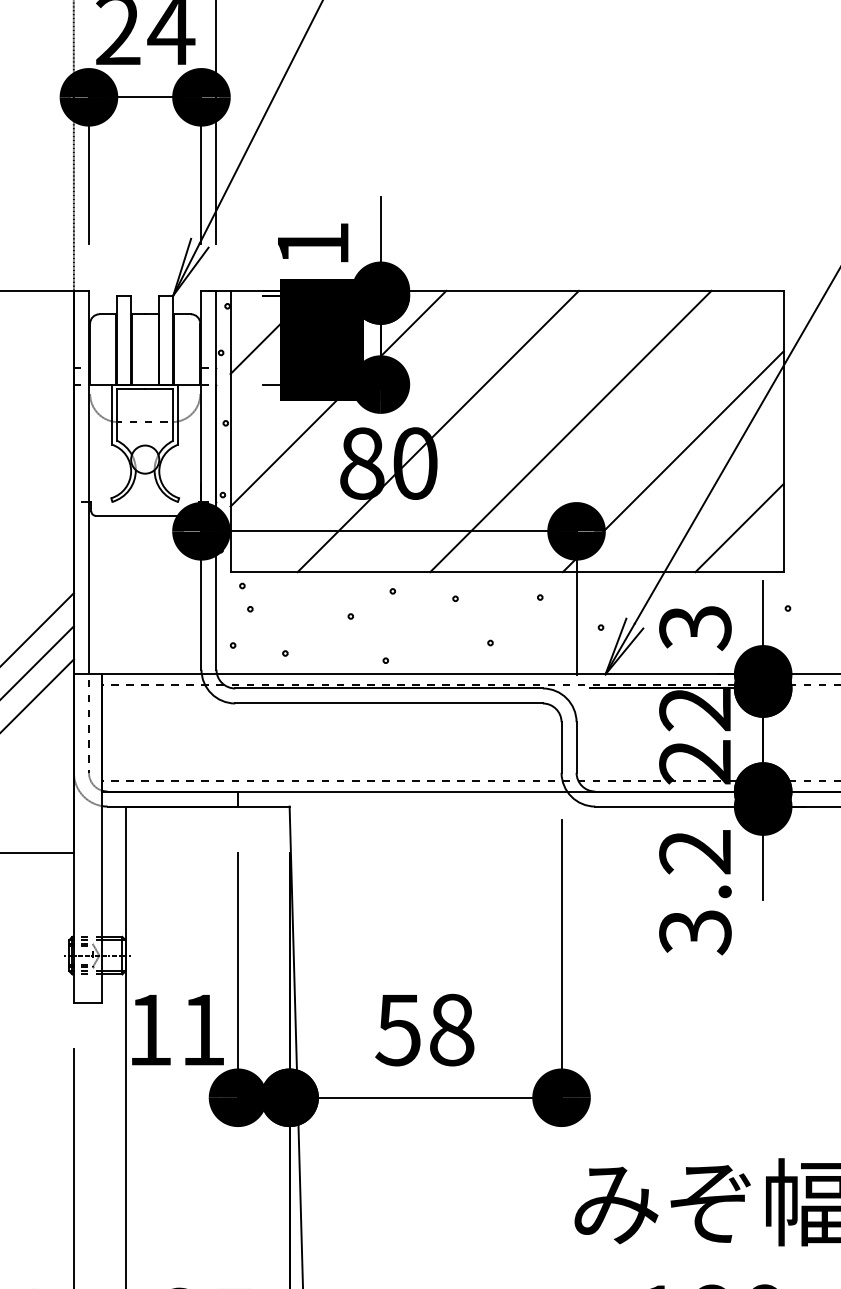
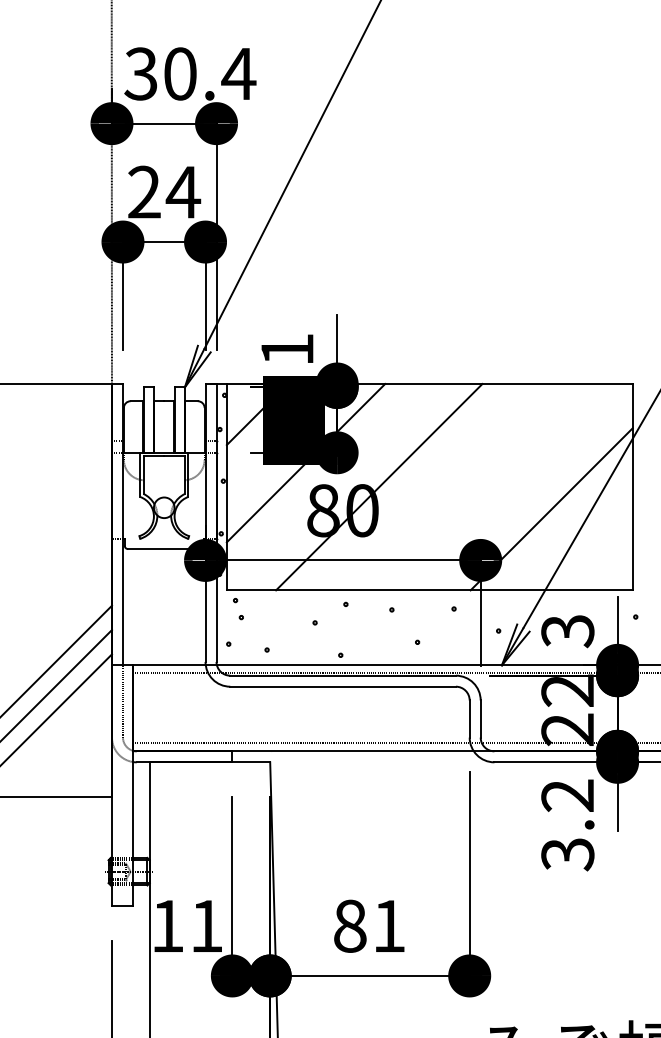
line: (145, 422) -> (164, 480), removed
line: (570, 431) -> (476, 487), removed
line: (738, 527) -> (599, 557), removed
text: (424, 1029) -> (369, 925), 58 -> 81

